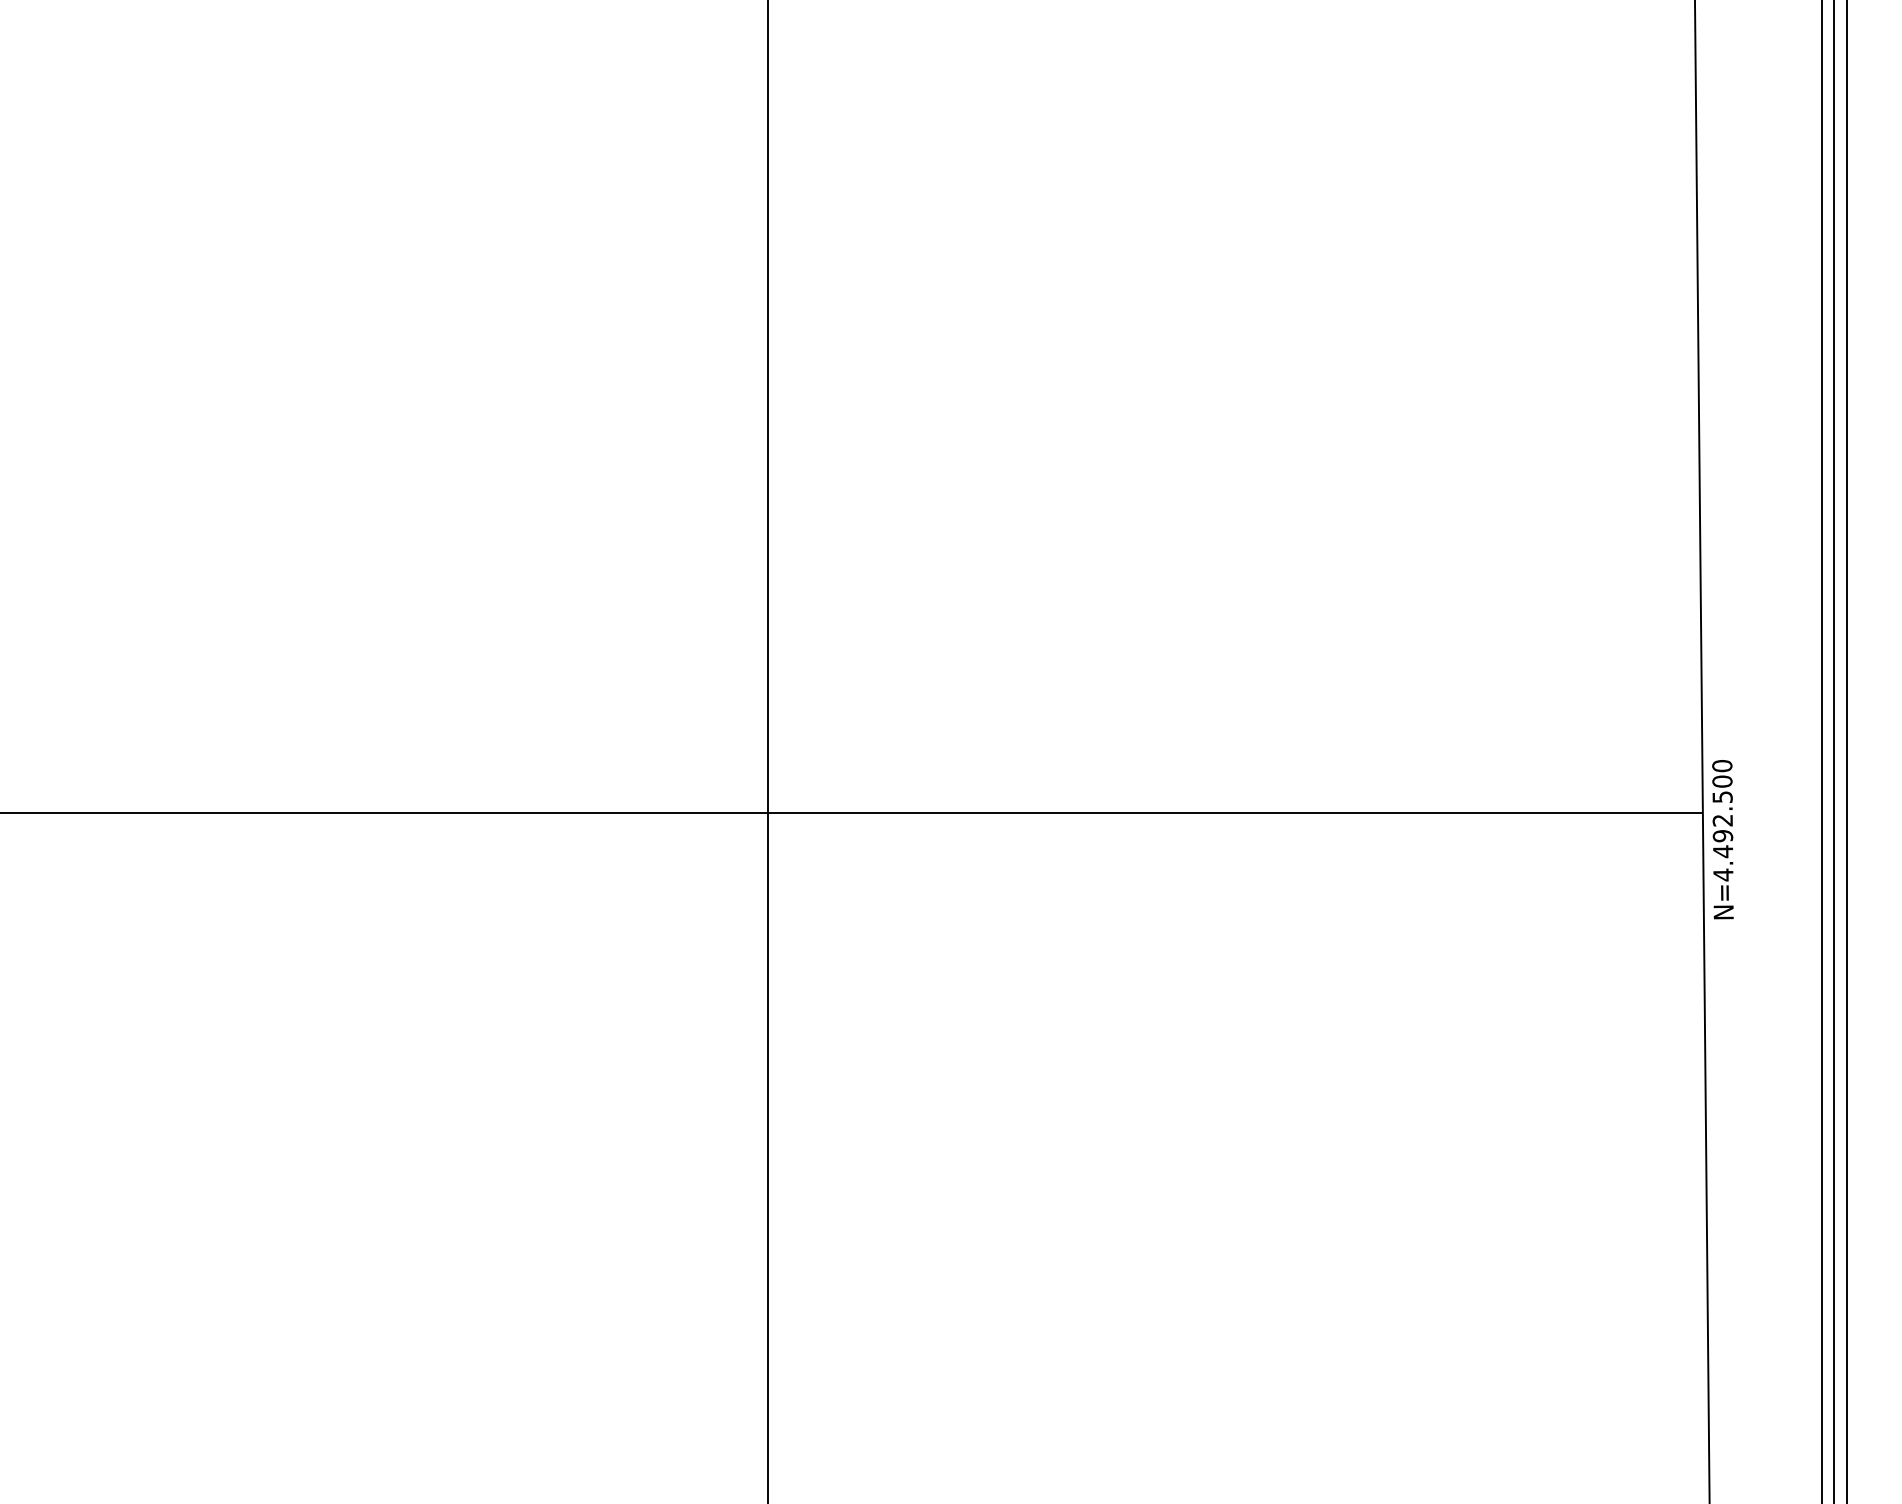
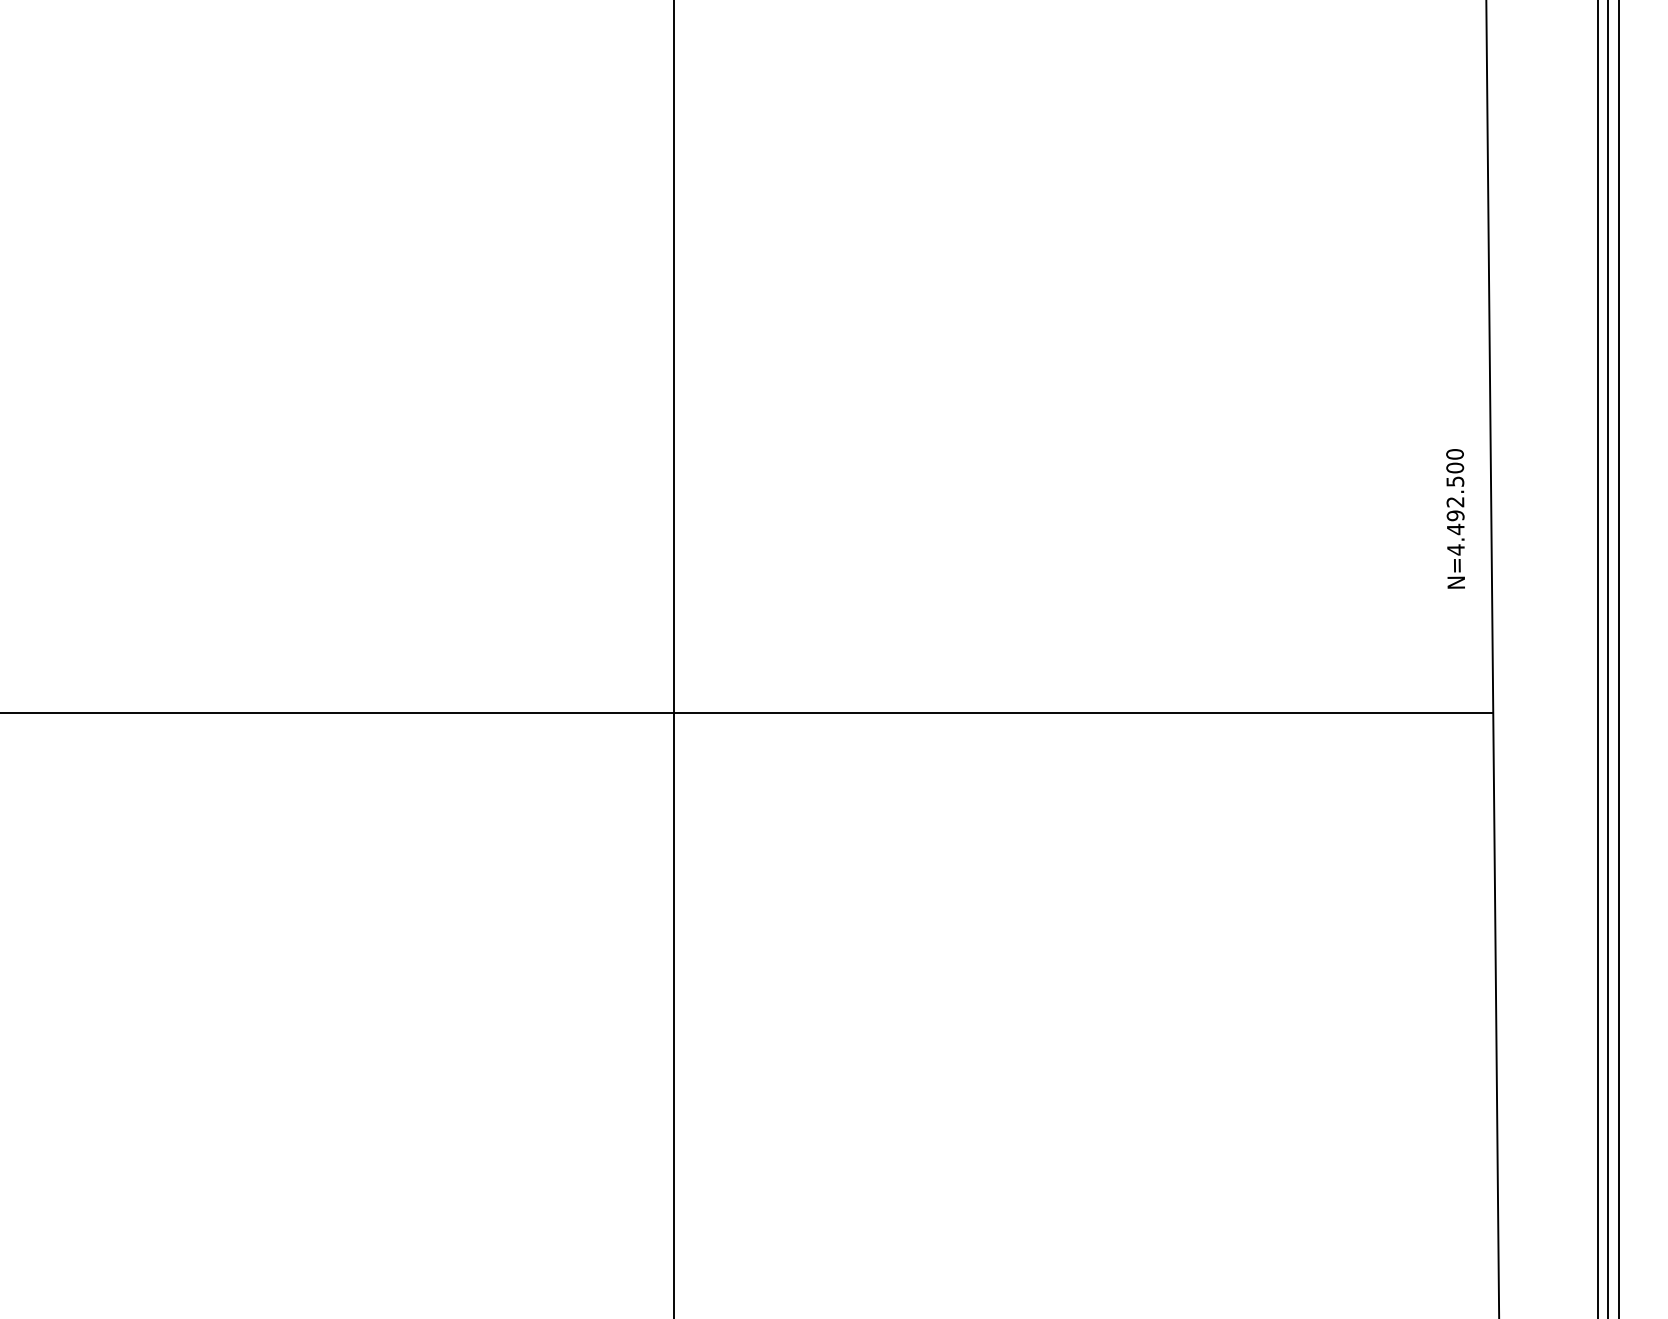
text: (1722, 839) -> (1455, 518), moved

